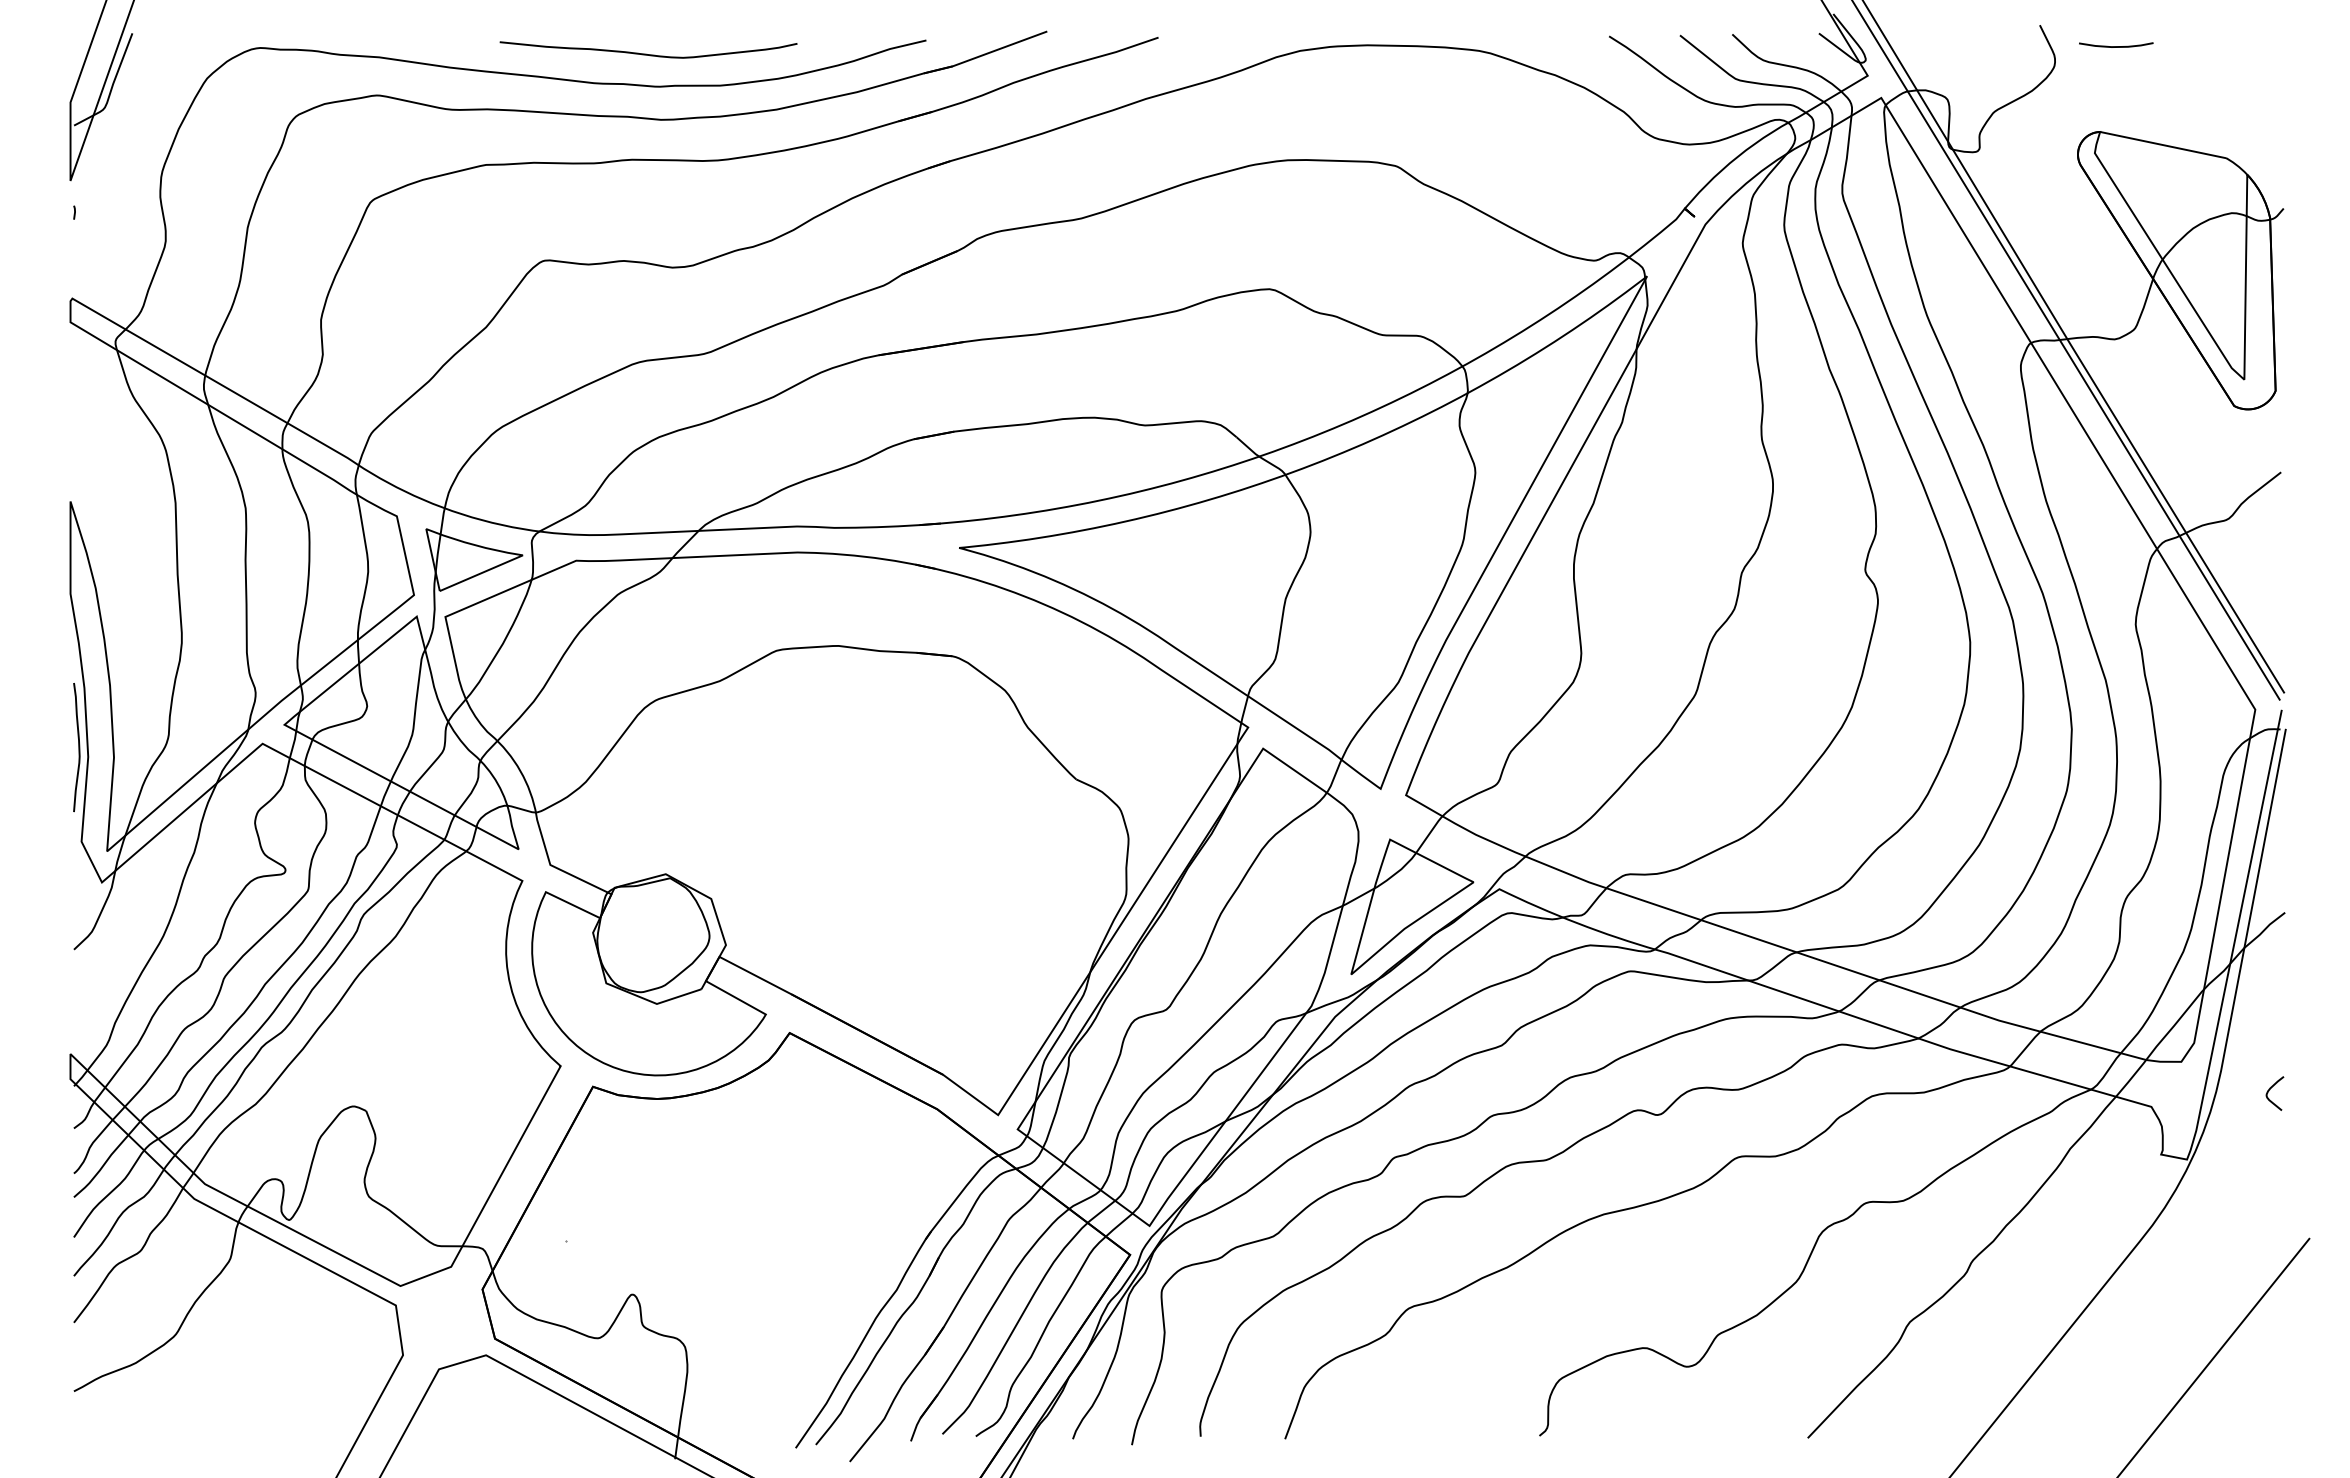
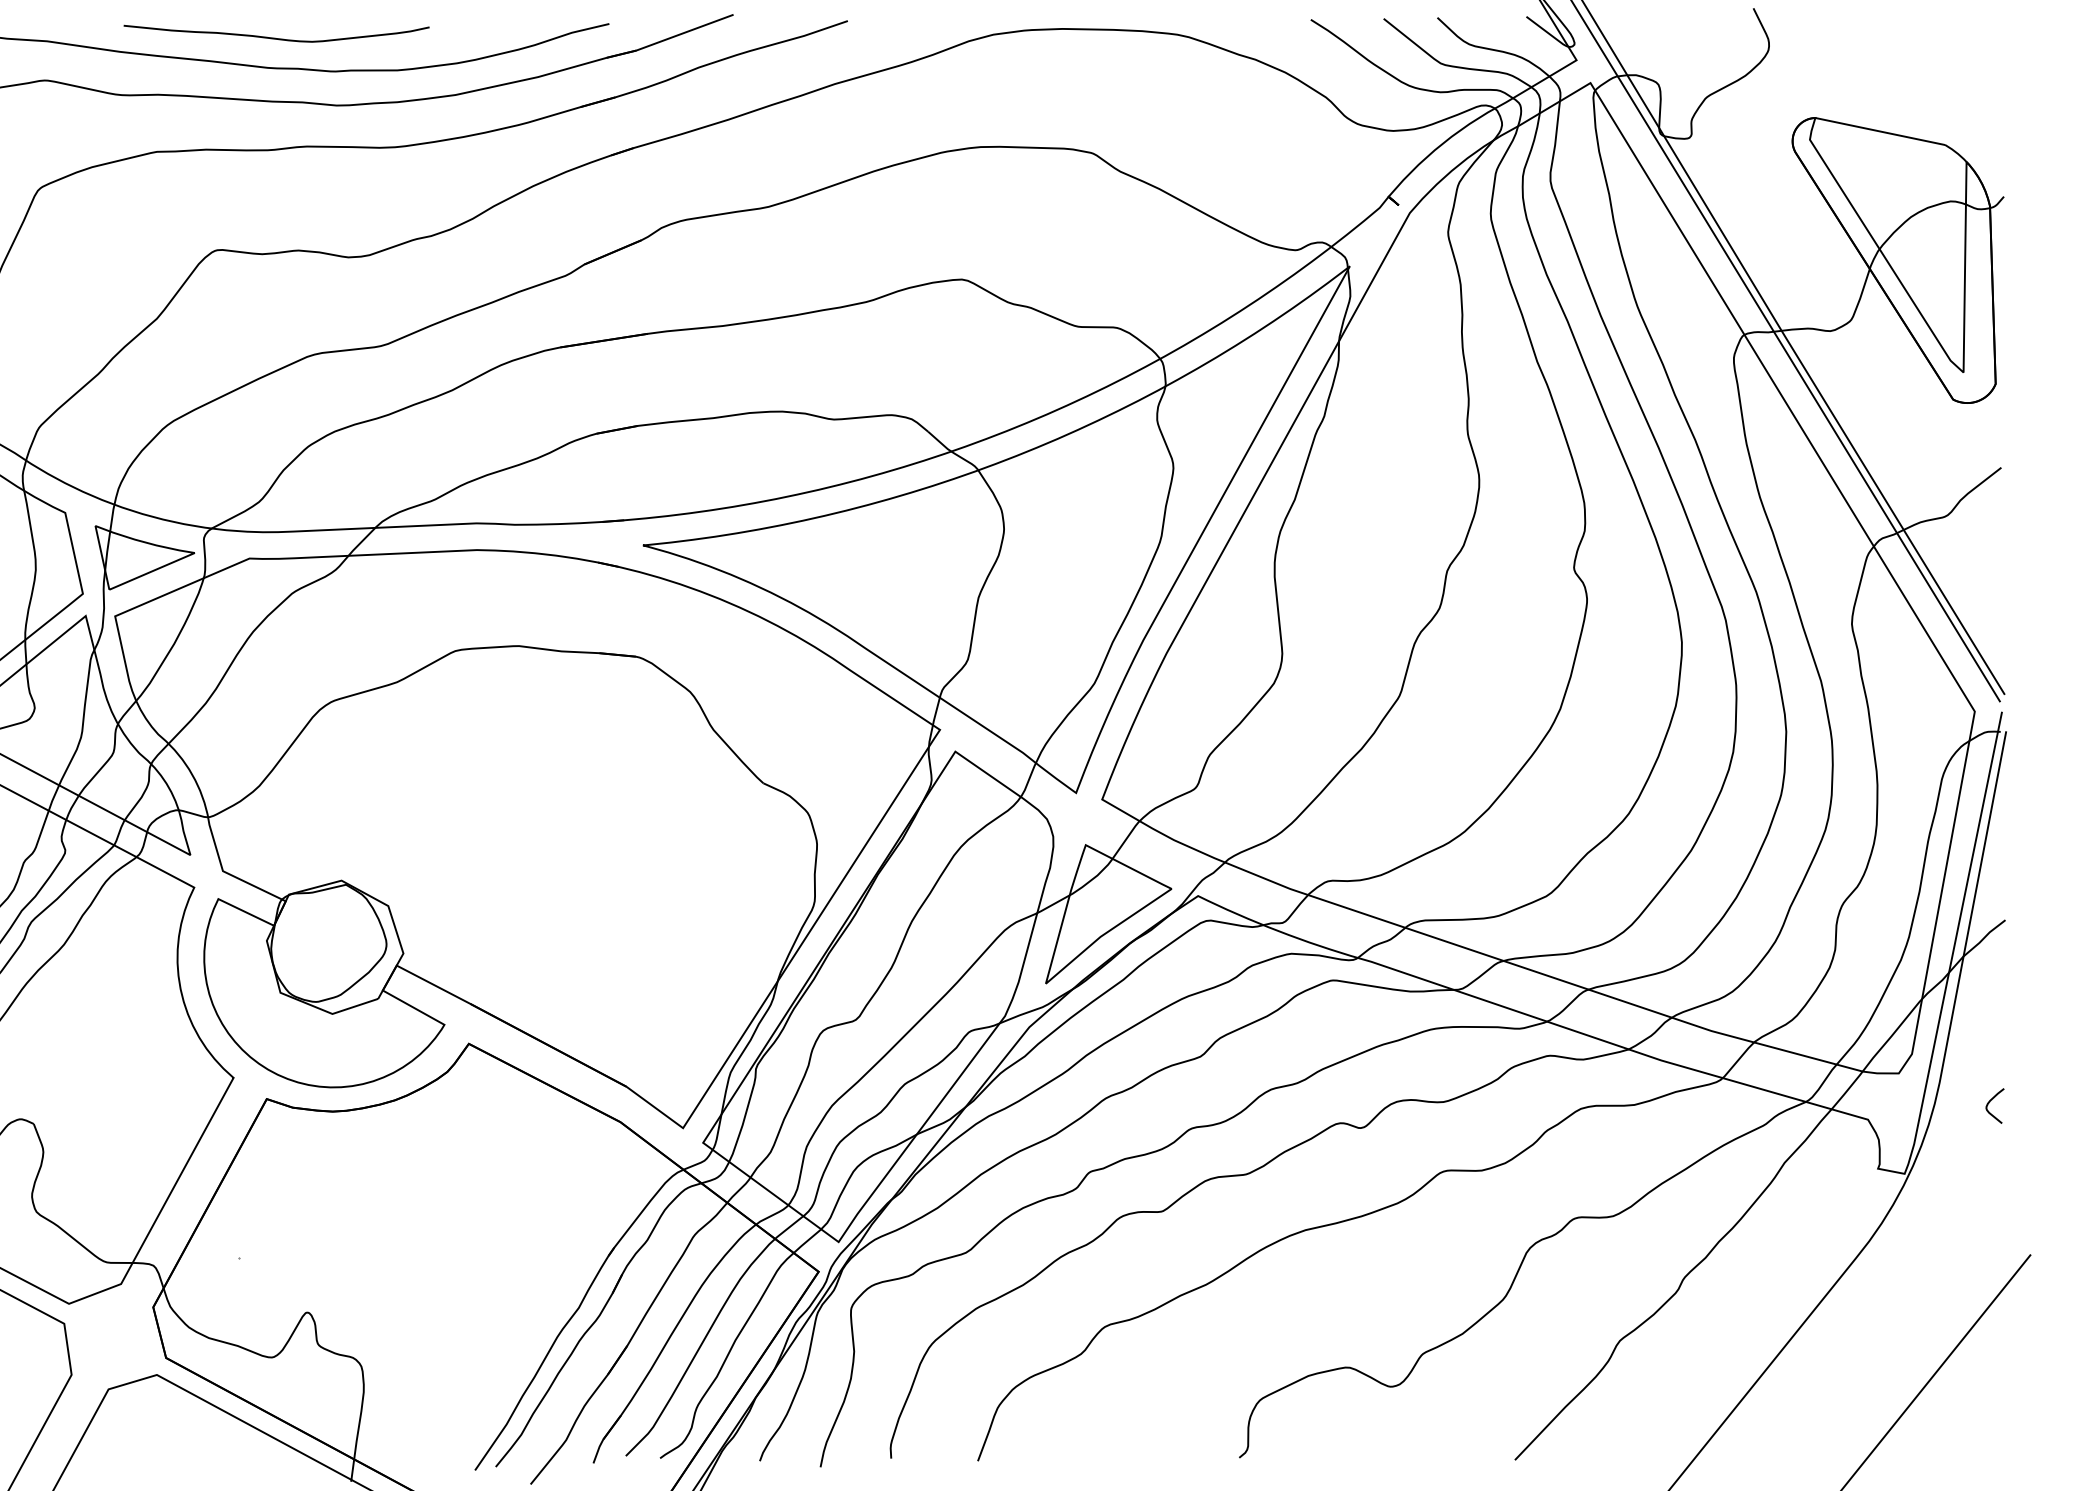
curve: (2116, 46) -> (1832, 30), removed
curve: (646, 53) -> (274, 37), moved

